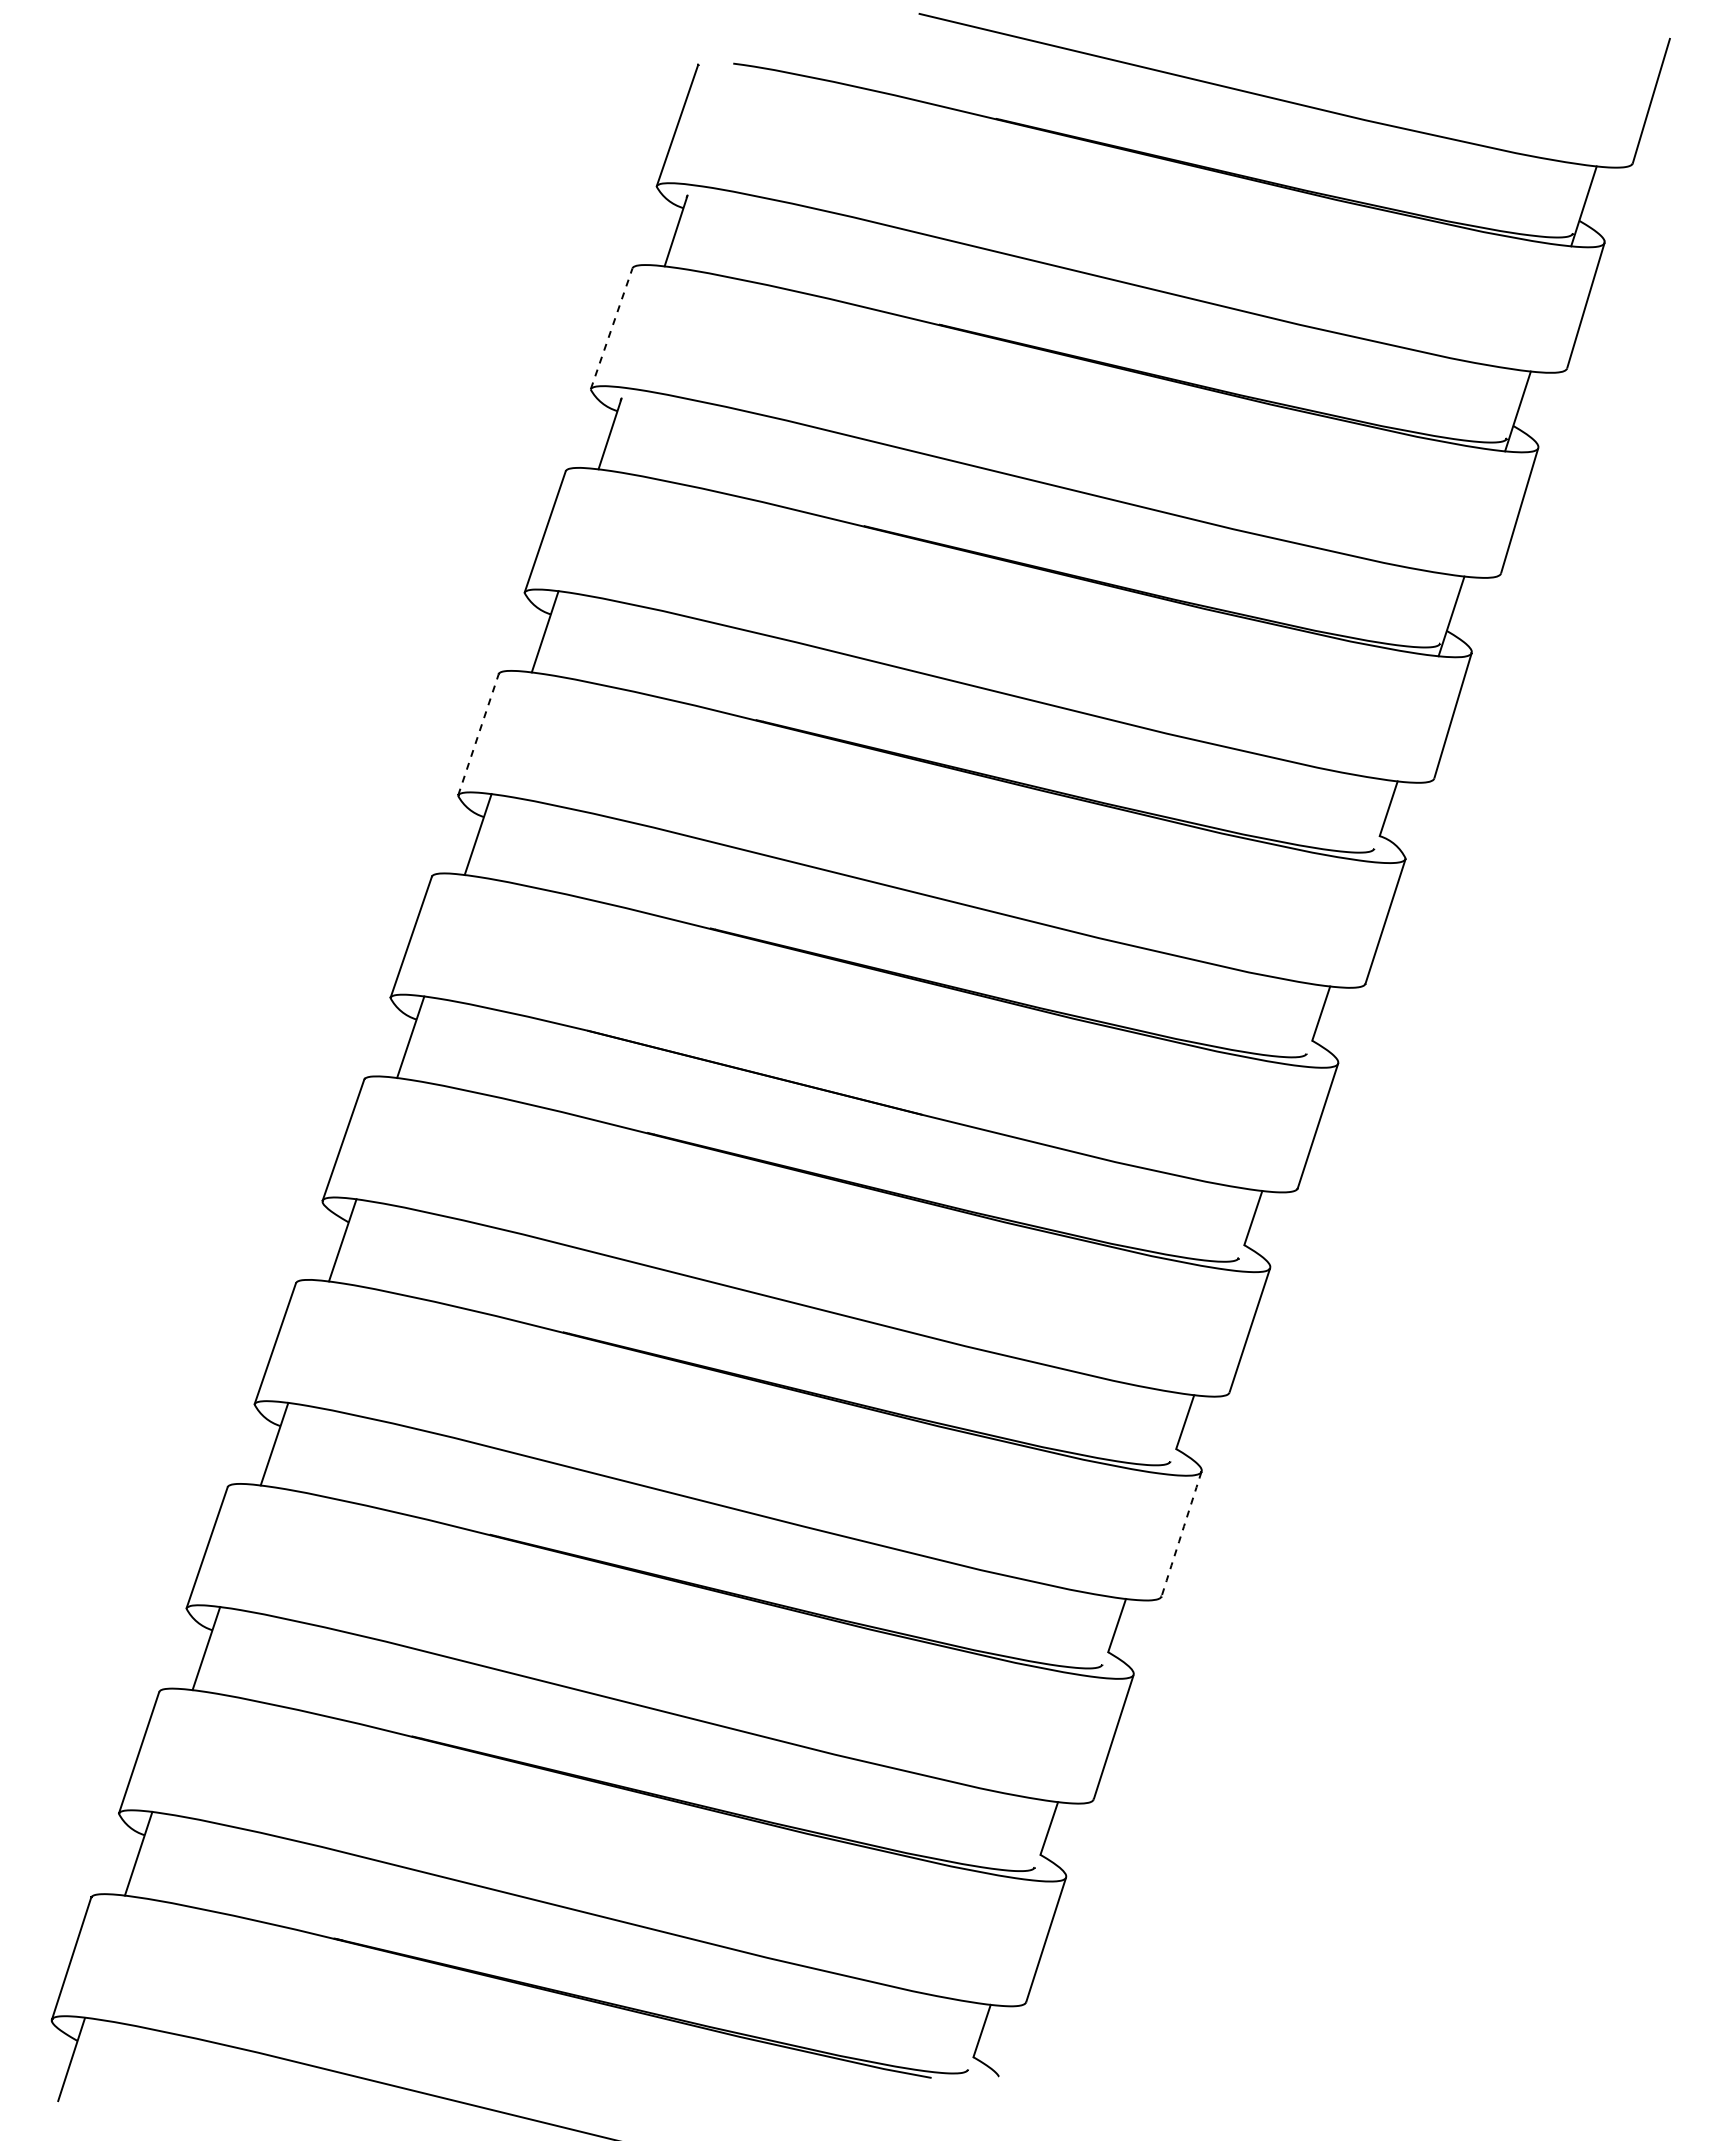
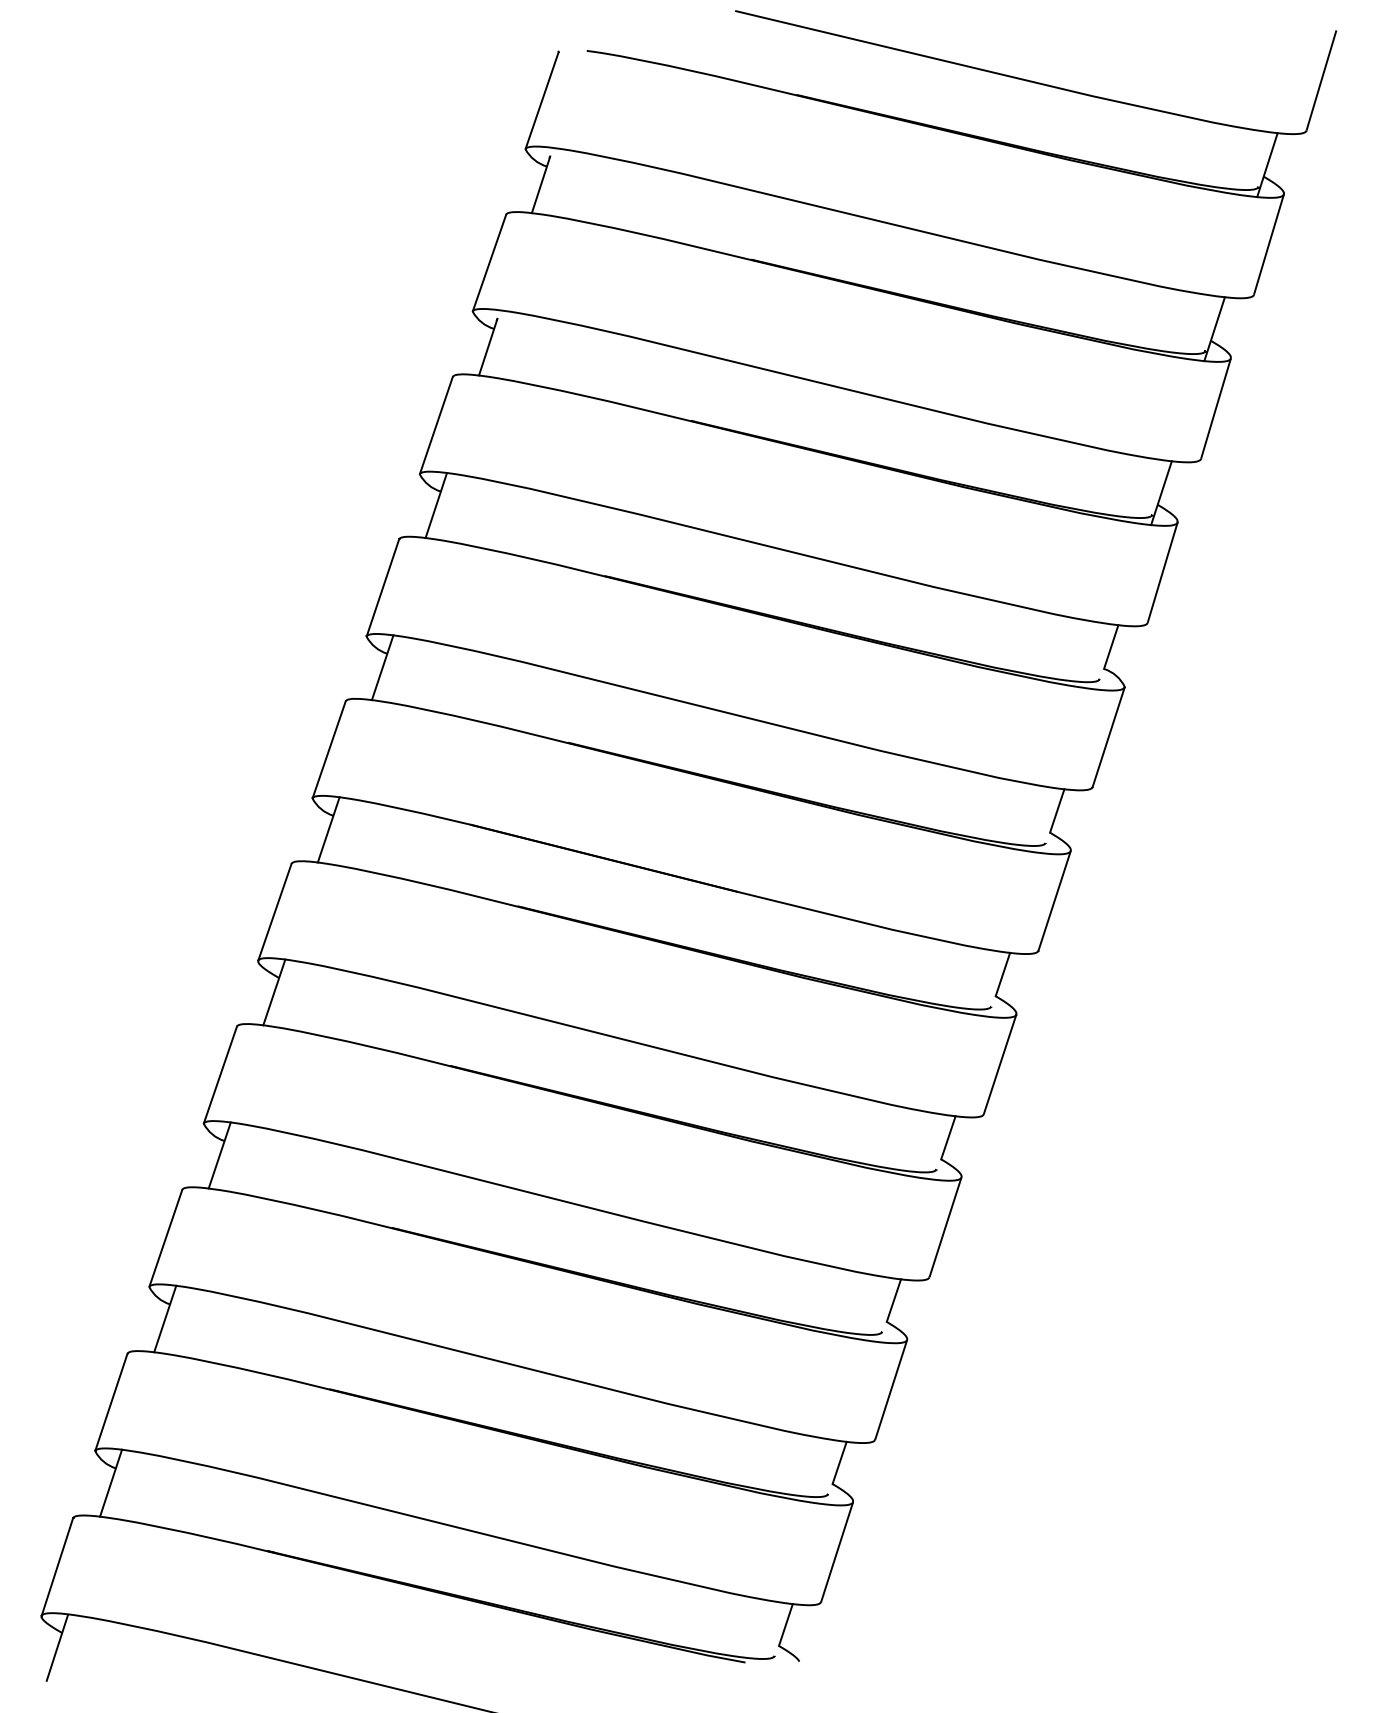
line: (611, 328) -> (489, 262), dashed -> solid
line: (478, 734) -> (382, 587), dashed -> solid
arc: (1181, 1534) -> (945, 1227), dashed -> solid

